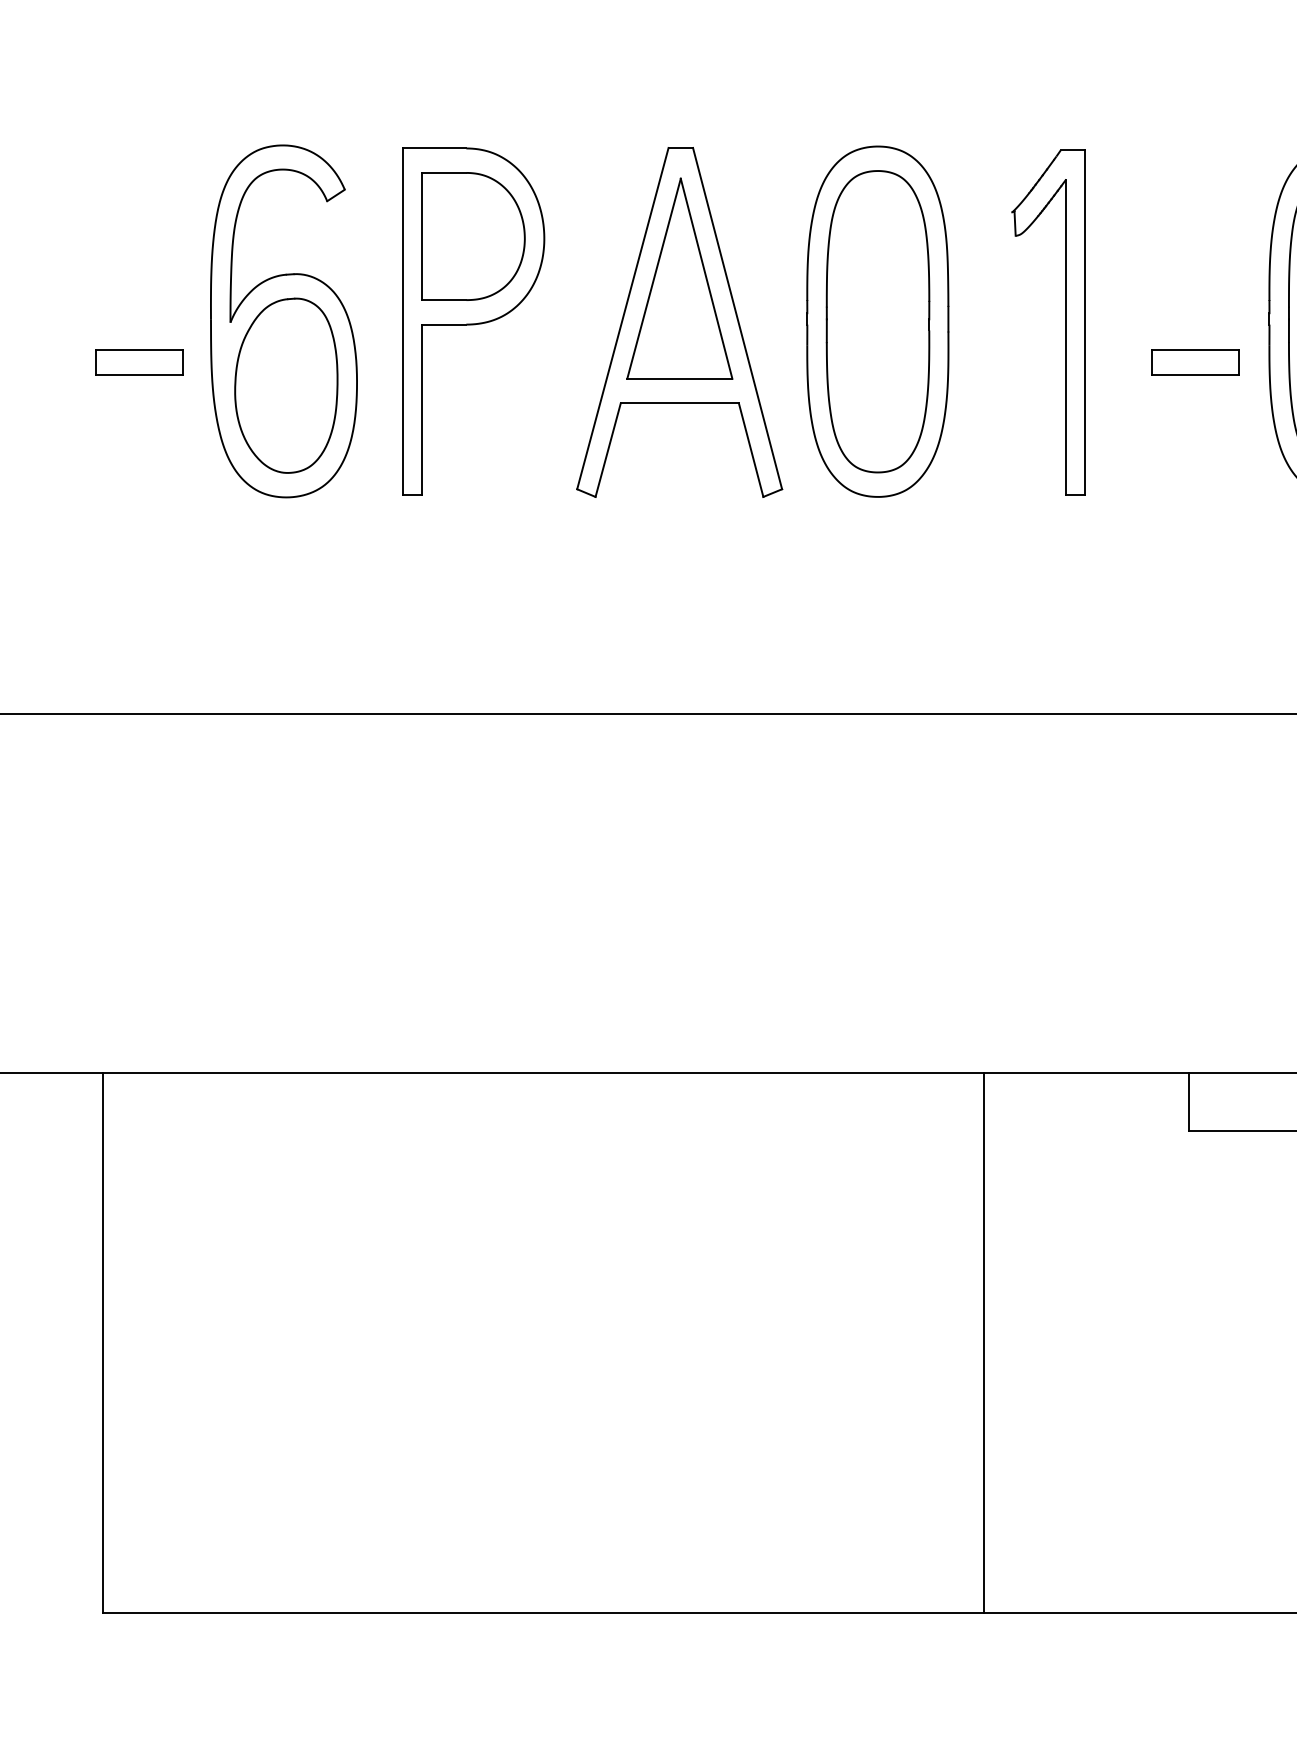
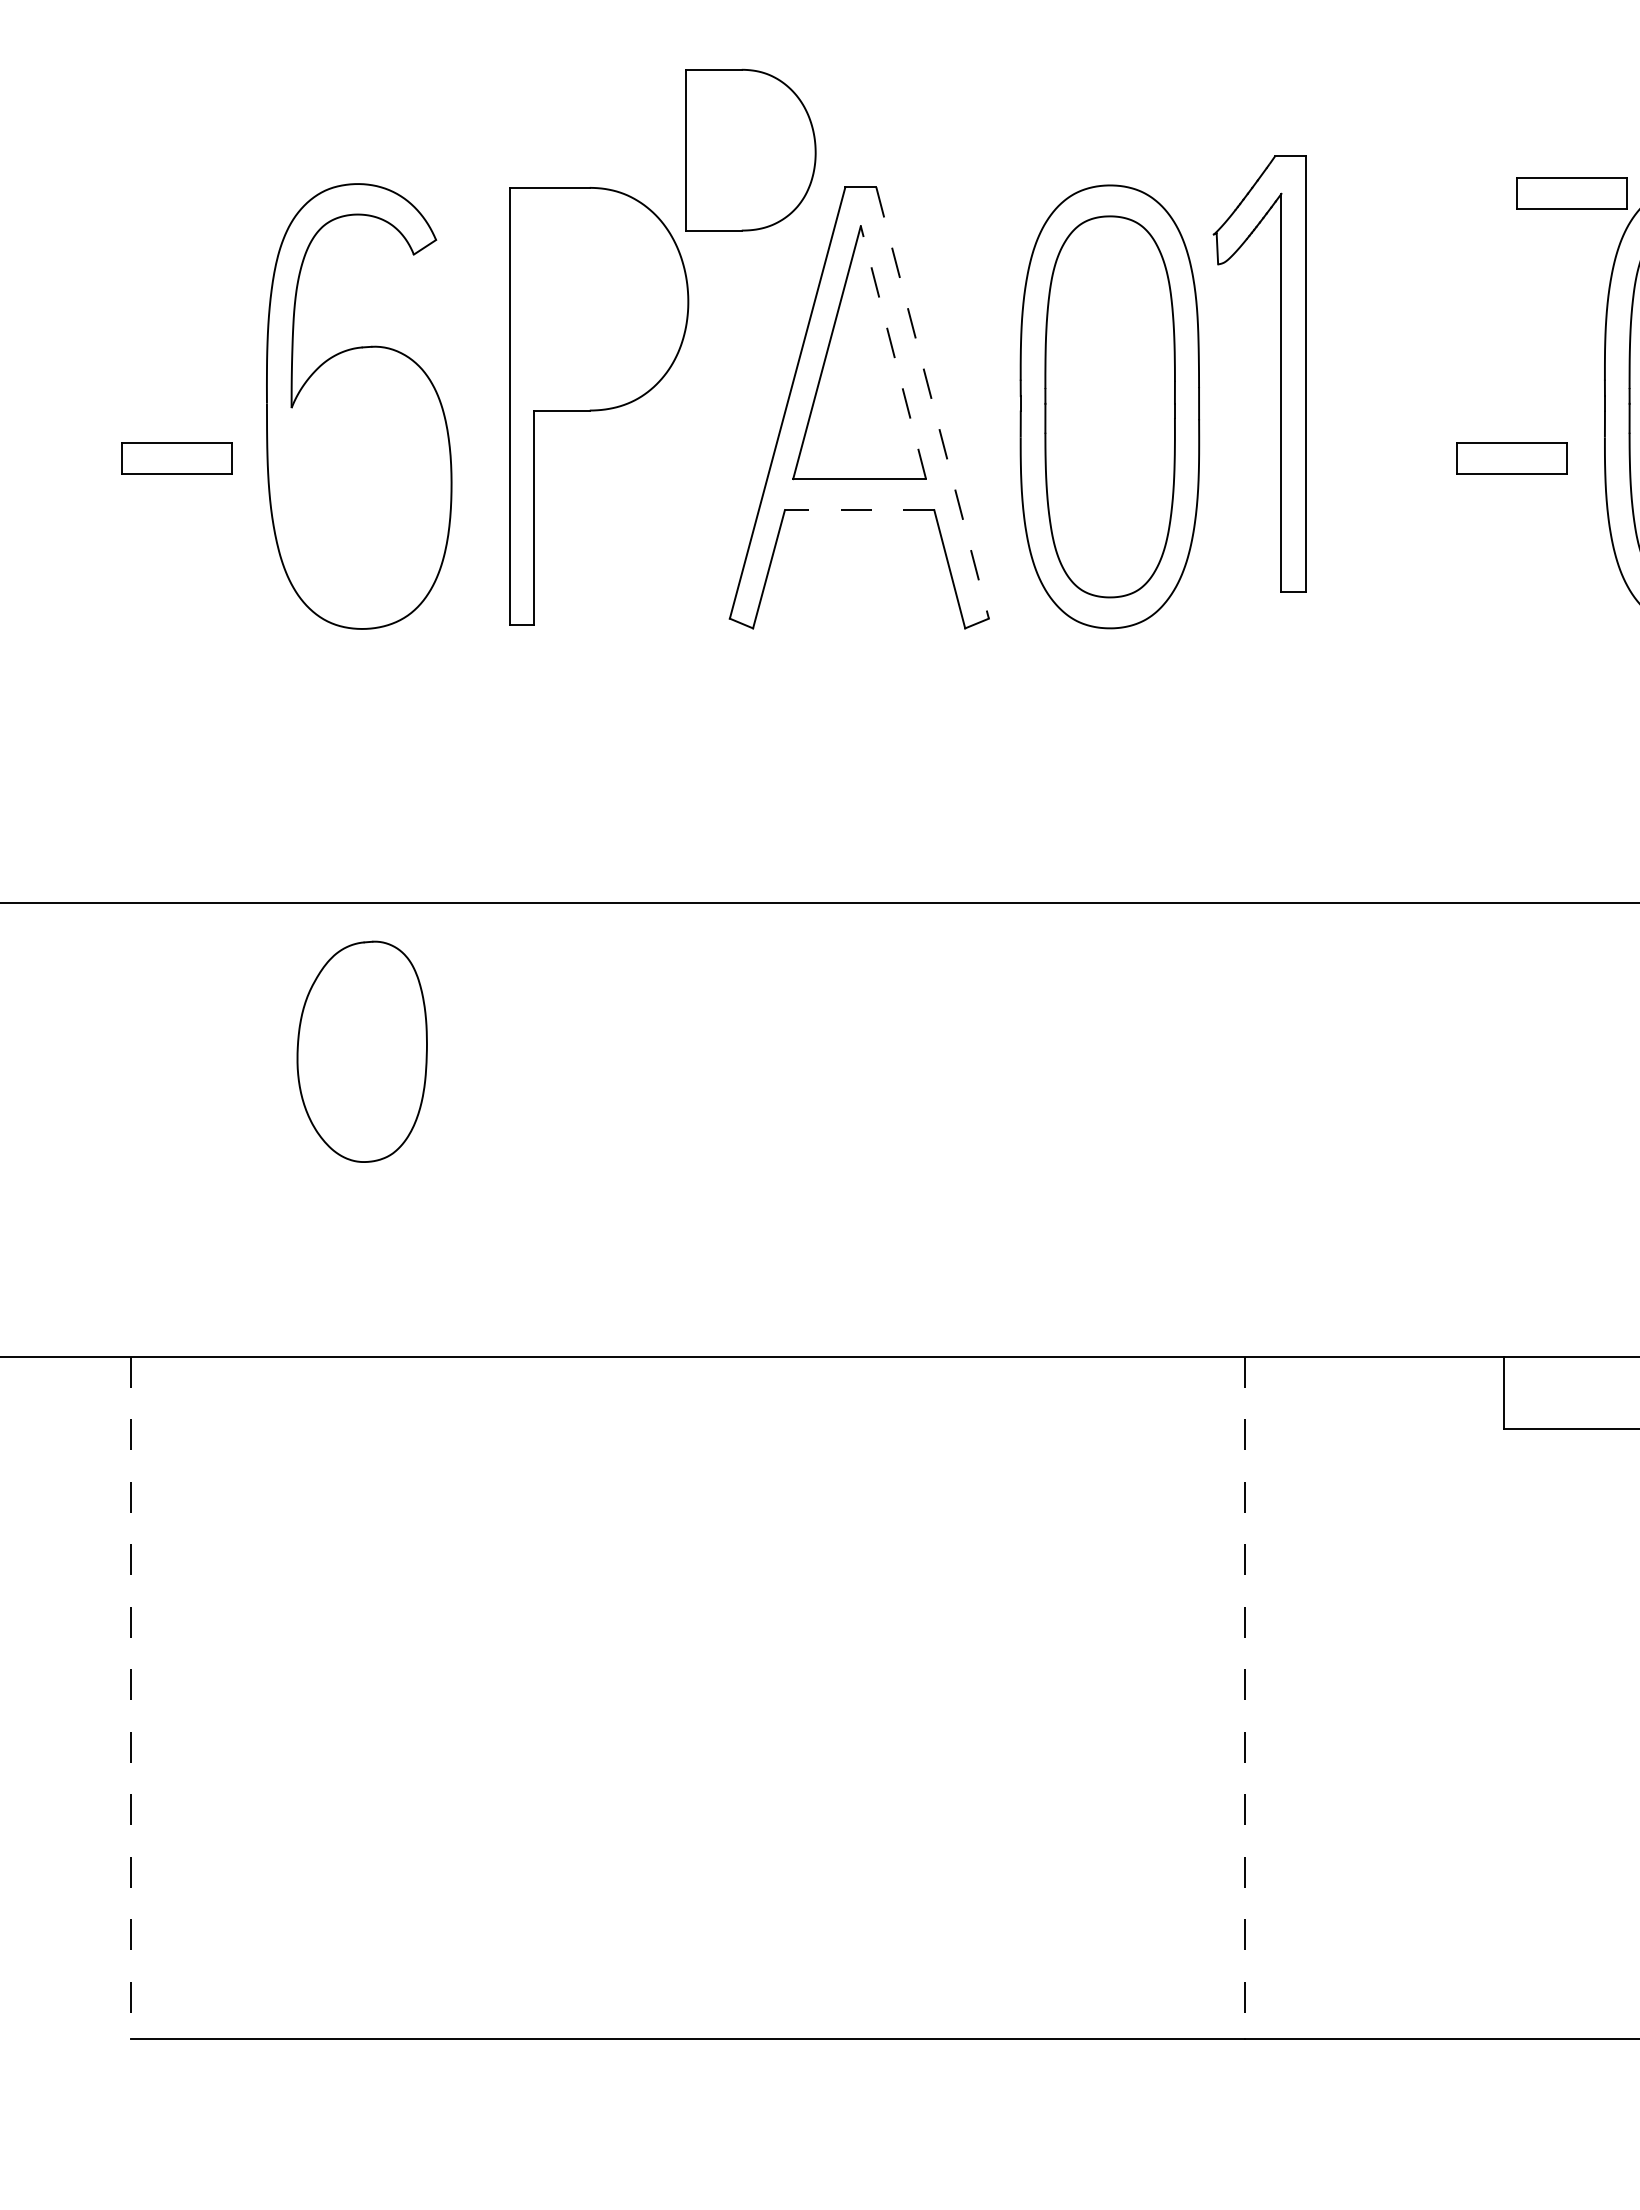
part: (1243, 152) -> (1571, 193), added
part: (473, 235) -> (750, 149), moved
line: (706, 278) -> (893, 352), solid -> dashed
line: (737, 318) -> (932, 402), solid -> dashed
part: (1065, 322) -> (1280, 373), moved
part: (285, 385) -> (361, 1051), moved
line: (679, 403) -> (859, 510), solid -> dashed
line: (103, 1343) -> (130, 1698), solid -> dashed
line: (984, 1343) -> (1244, 1698), solid -> dashed

